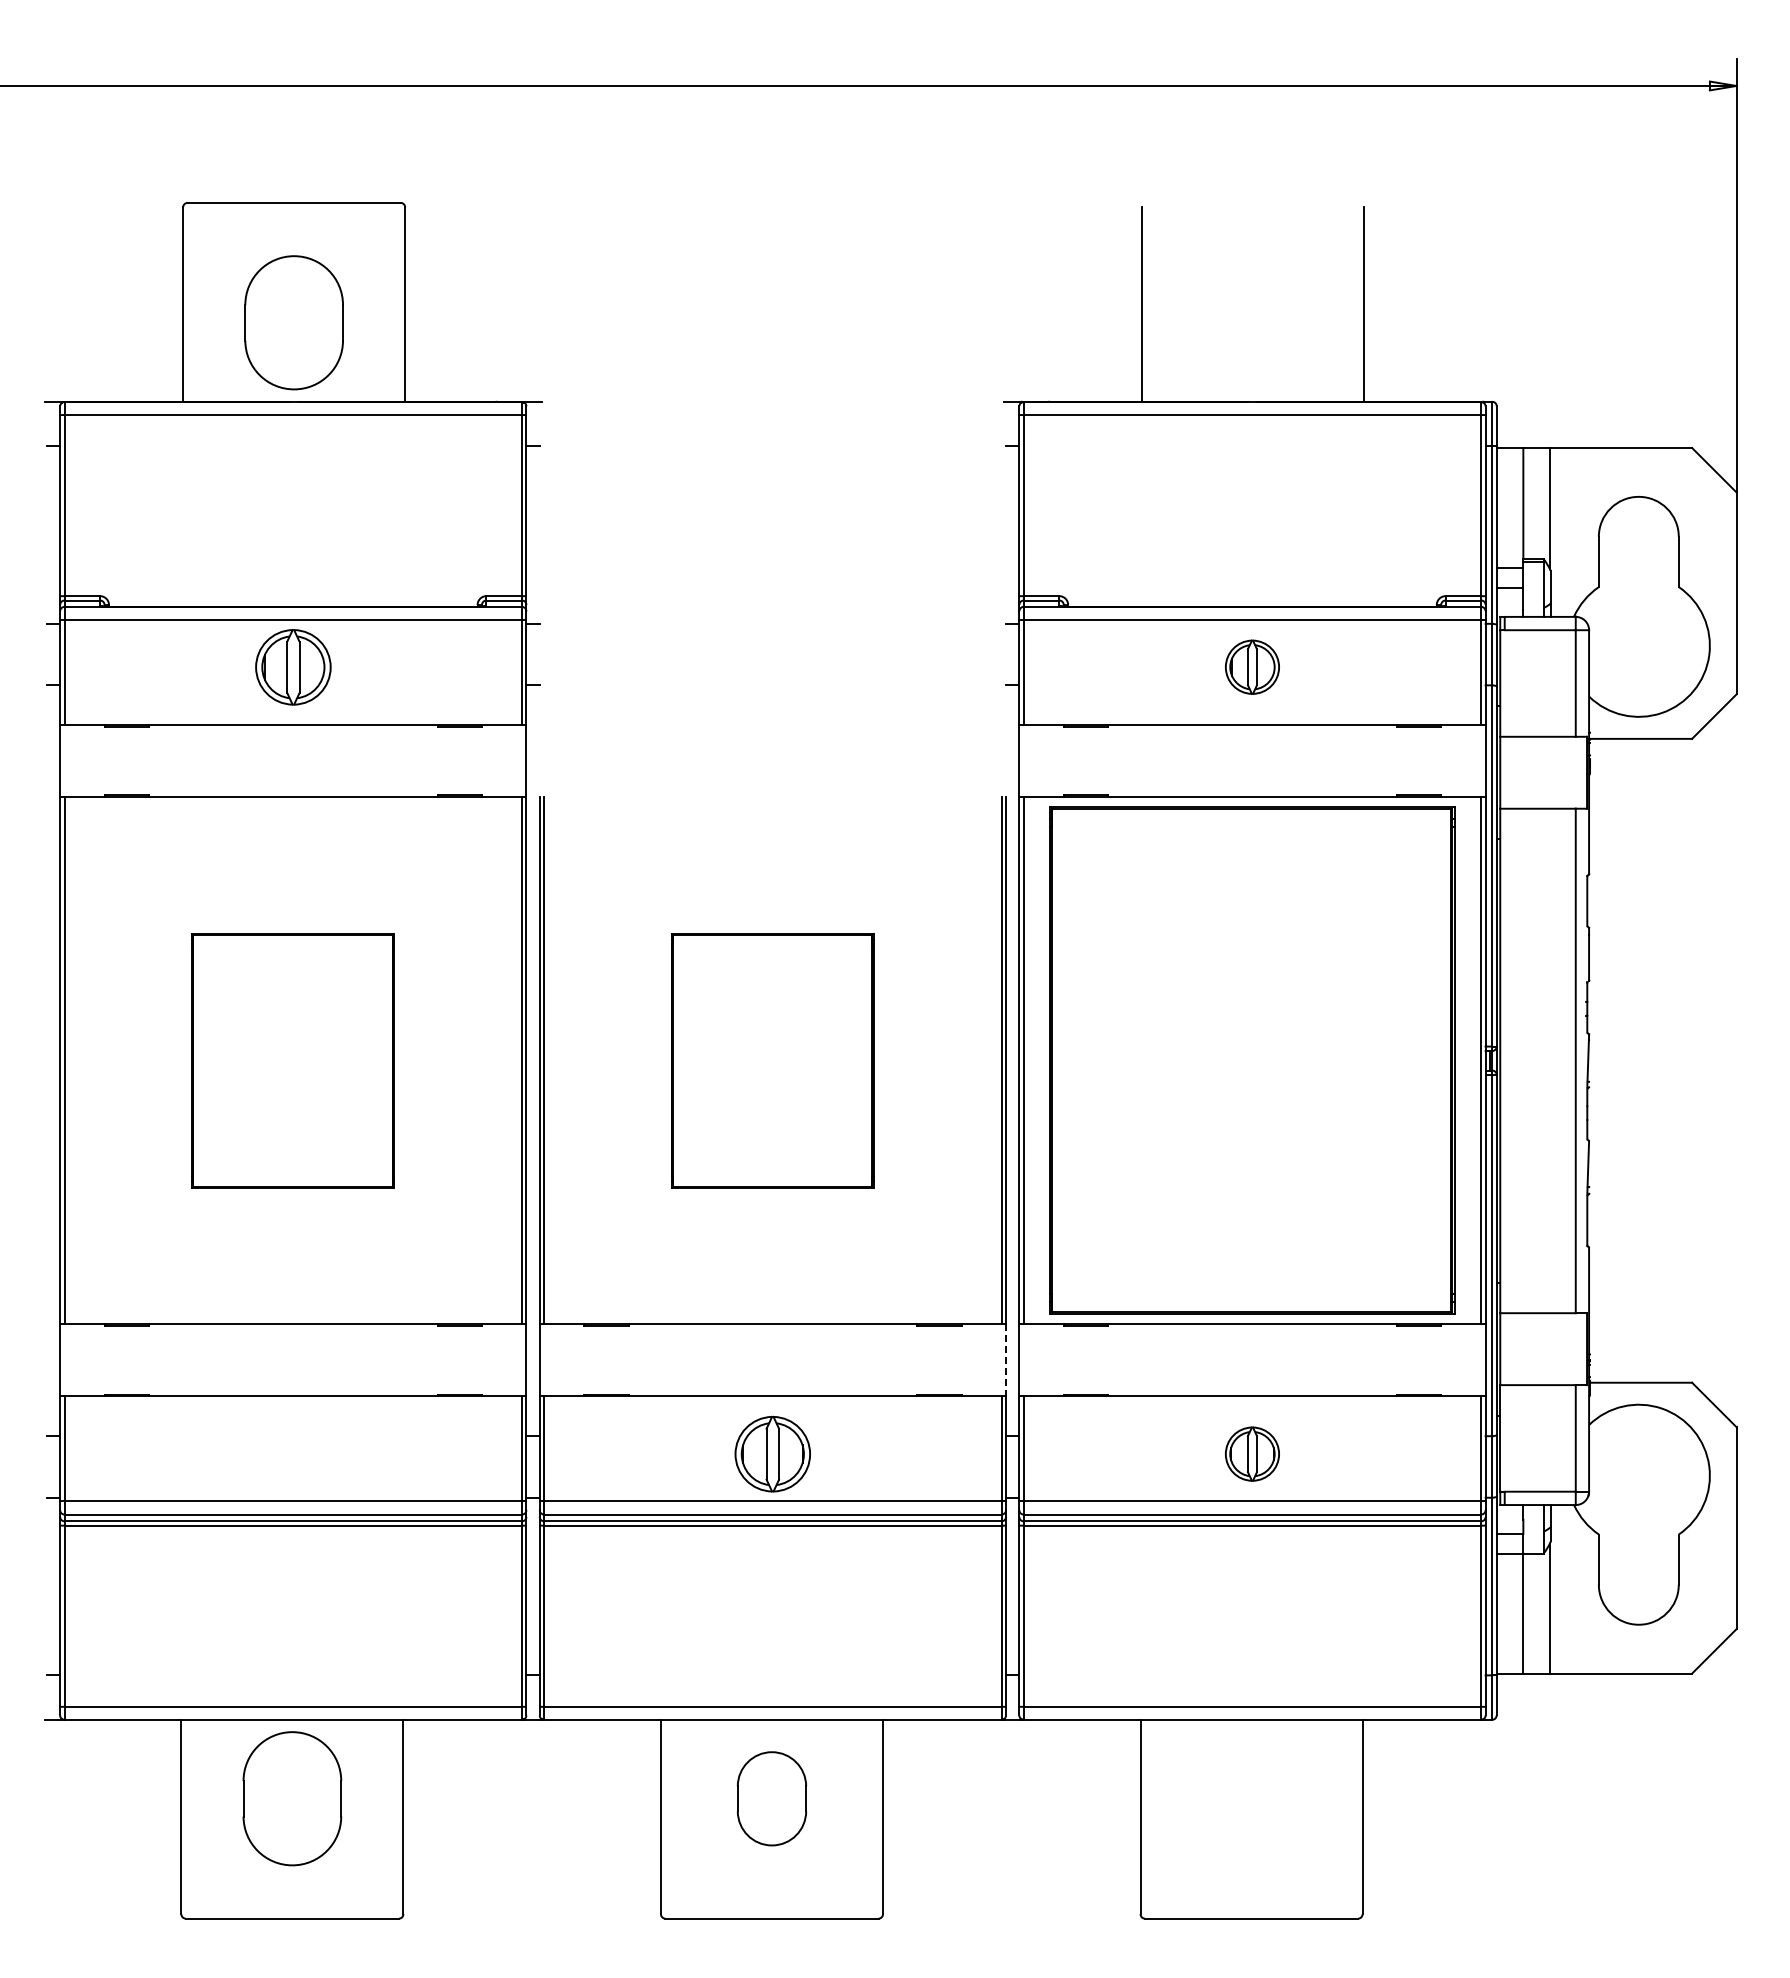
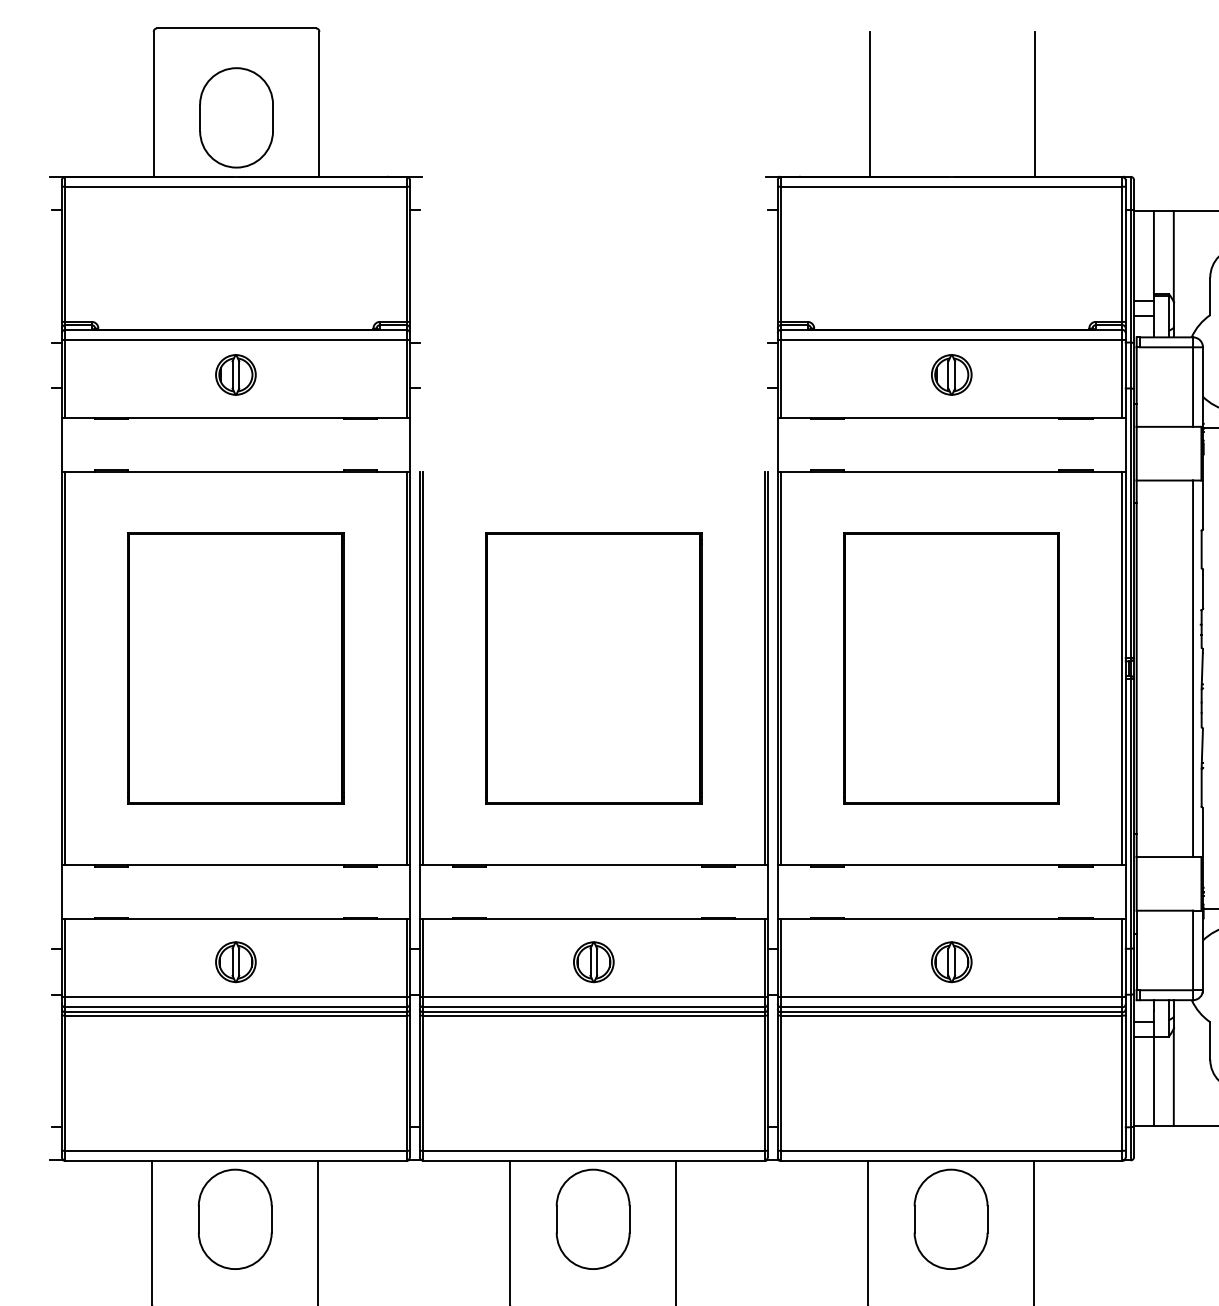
part: (292, 666) -> (235, 374), size x0.71
part: (293, 1060) -> (236, 668), size x1.43
part: (772, 1060) -> (593, 668), size x1.43
part: (1252, 1060) -> (951, 668), size x0.71
line: (1006, 1360) -> (768, 892), dashed -> solid
part: (292, 1453) -> (235, 961), added
part: (772, 1453) -> (593, 961), size x0.71
part: (771, 1798) -> (592, 1219), size x1.43
part: (1251, 1798) -> (951, 1219), added

